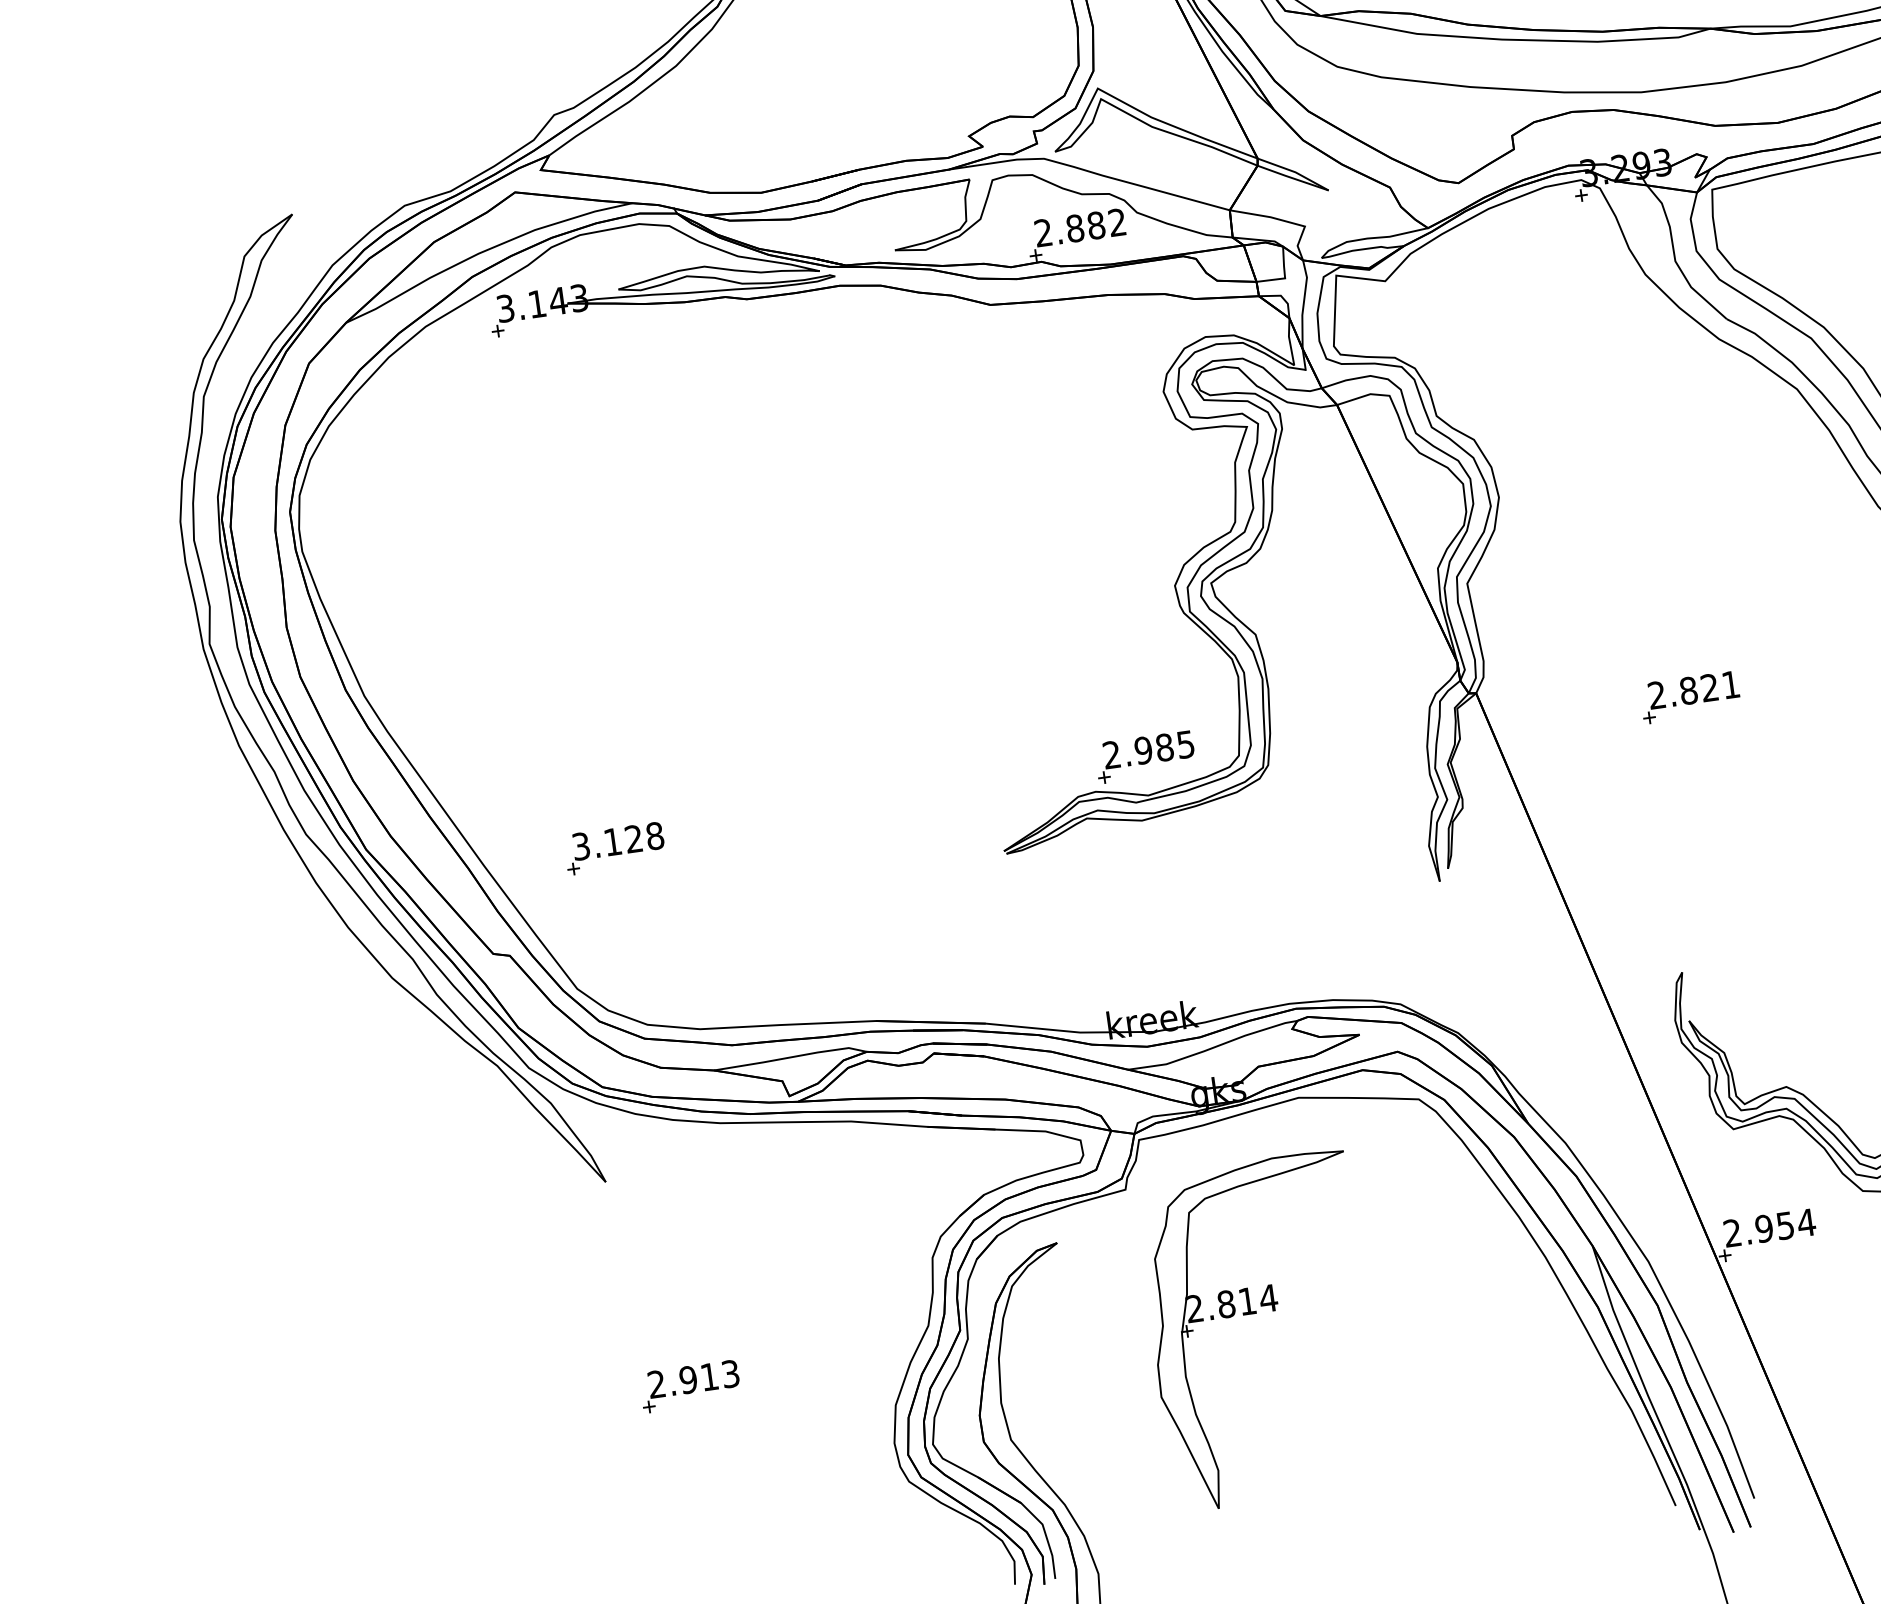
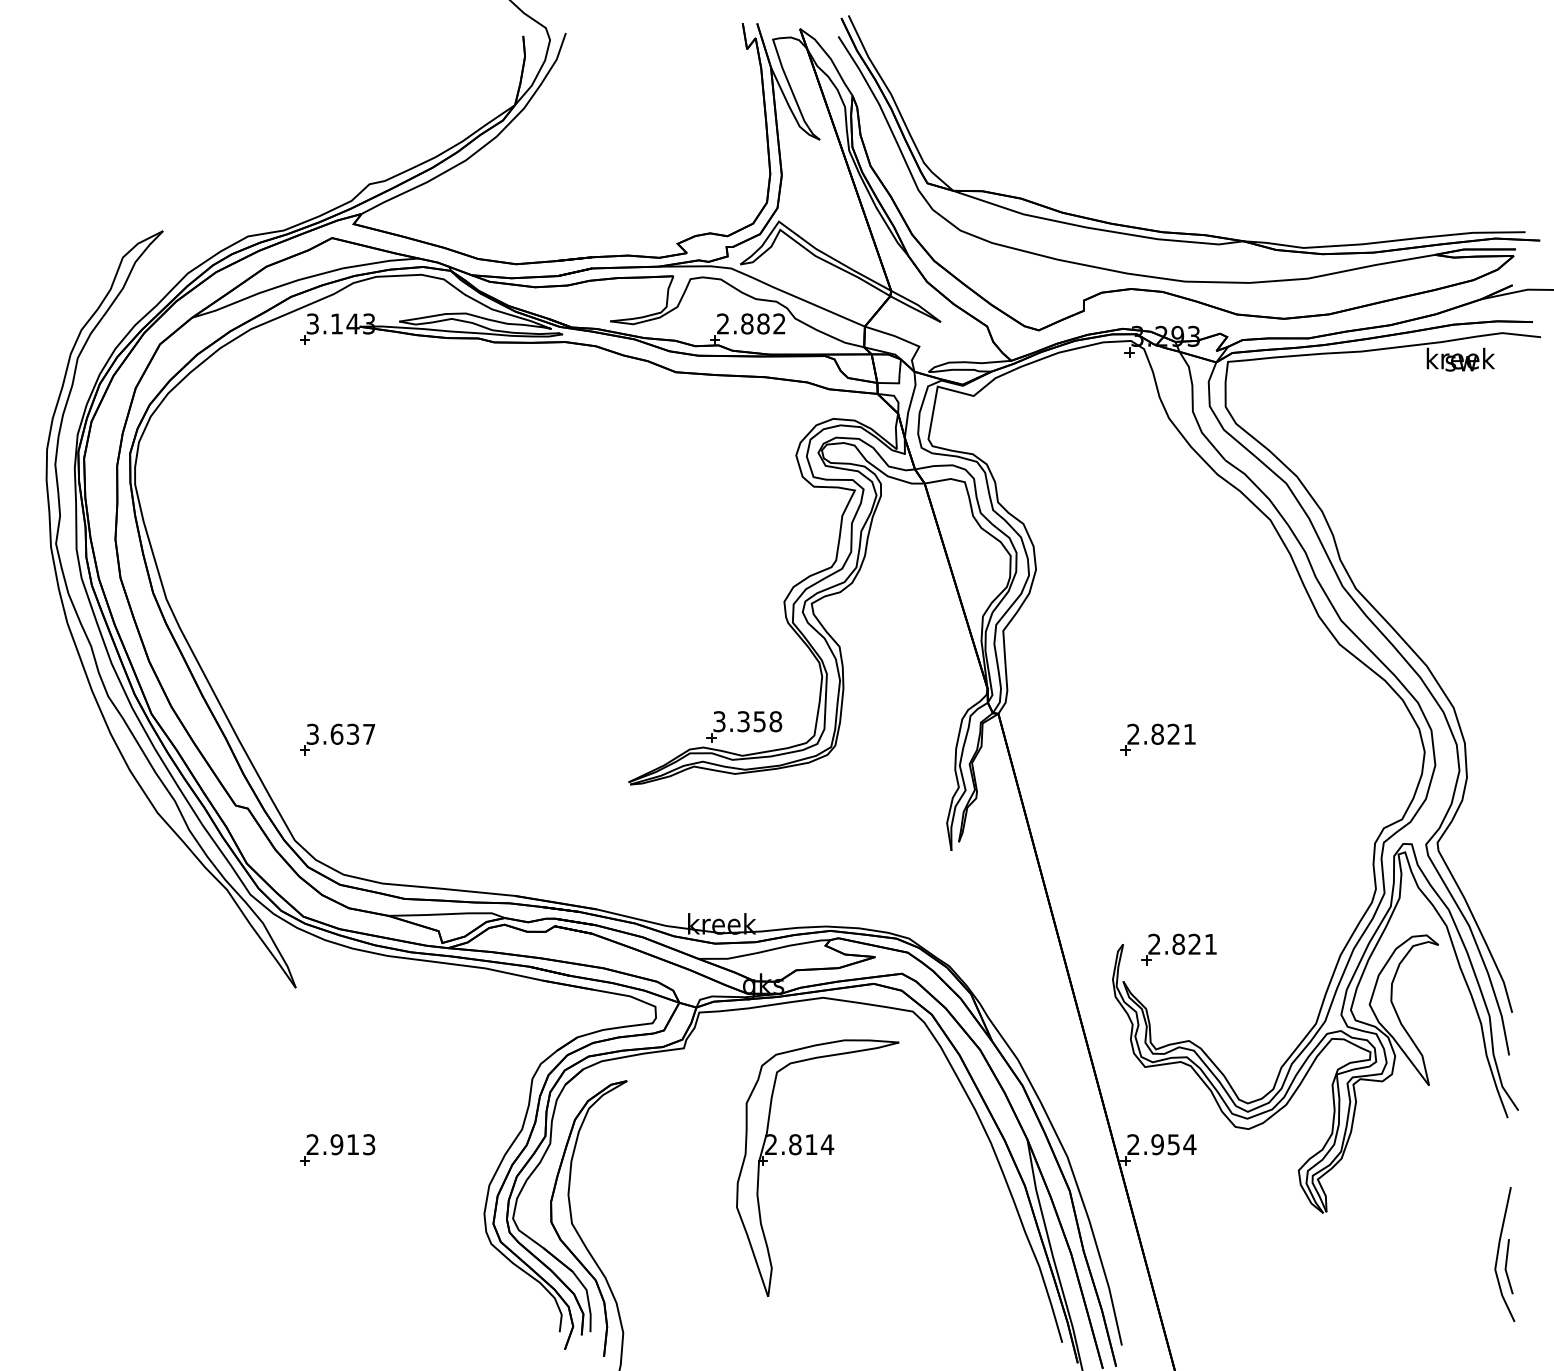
text: (1148, 749) -> (747, 721), 2.985 -> 3.358
text: (633, 838) -> (352, 733), 3.128 -> 3.637
part: (1755, 969) -> (1178, 949), added
part: (1257, 1313) -> (817, 1154), moved

